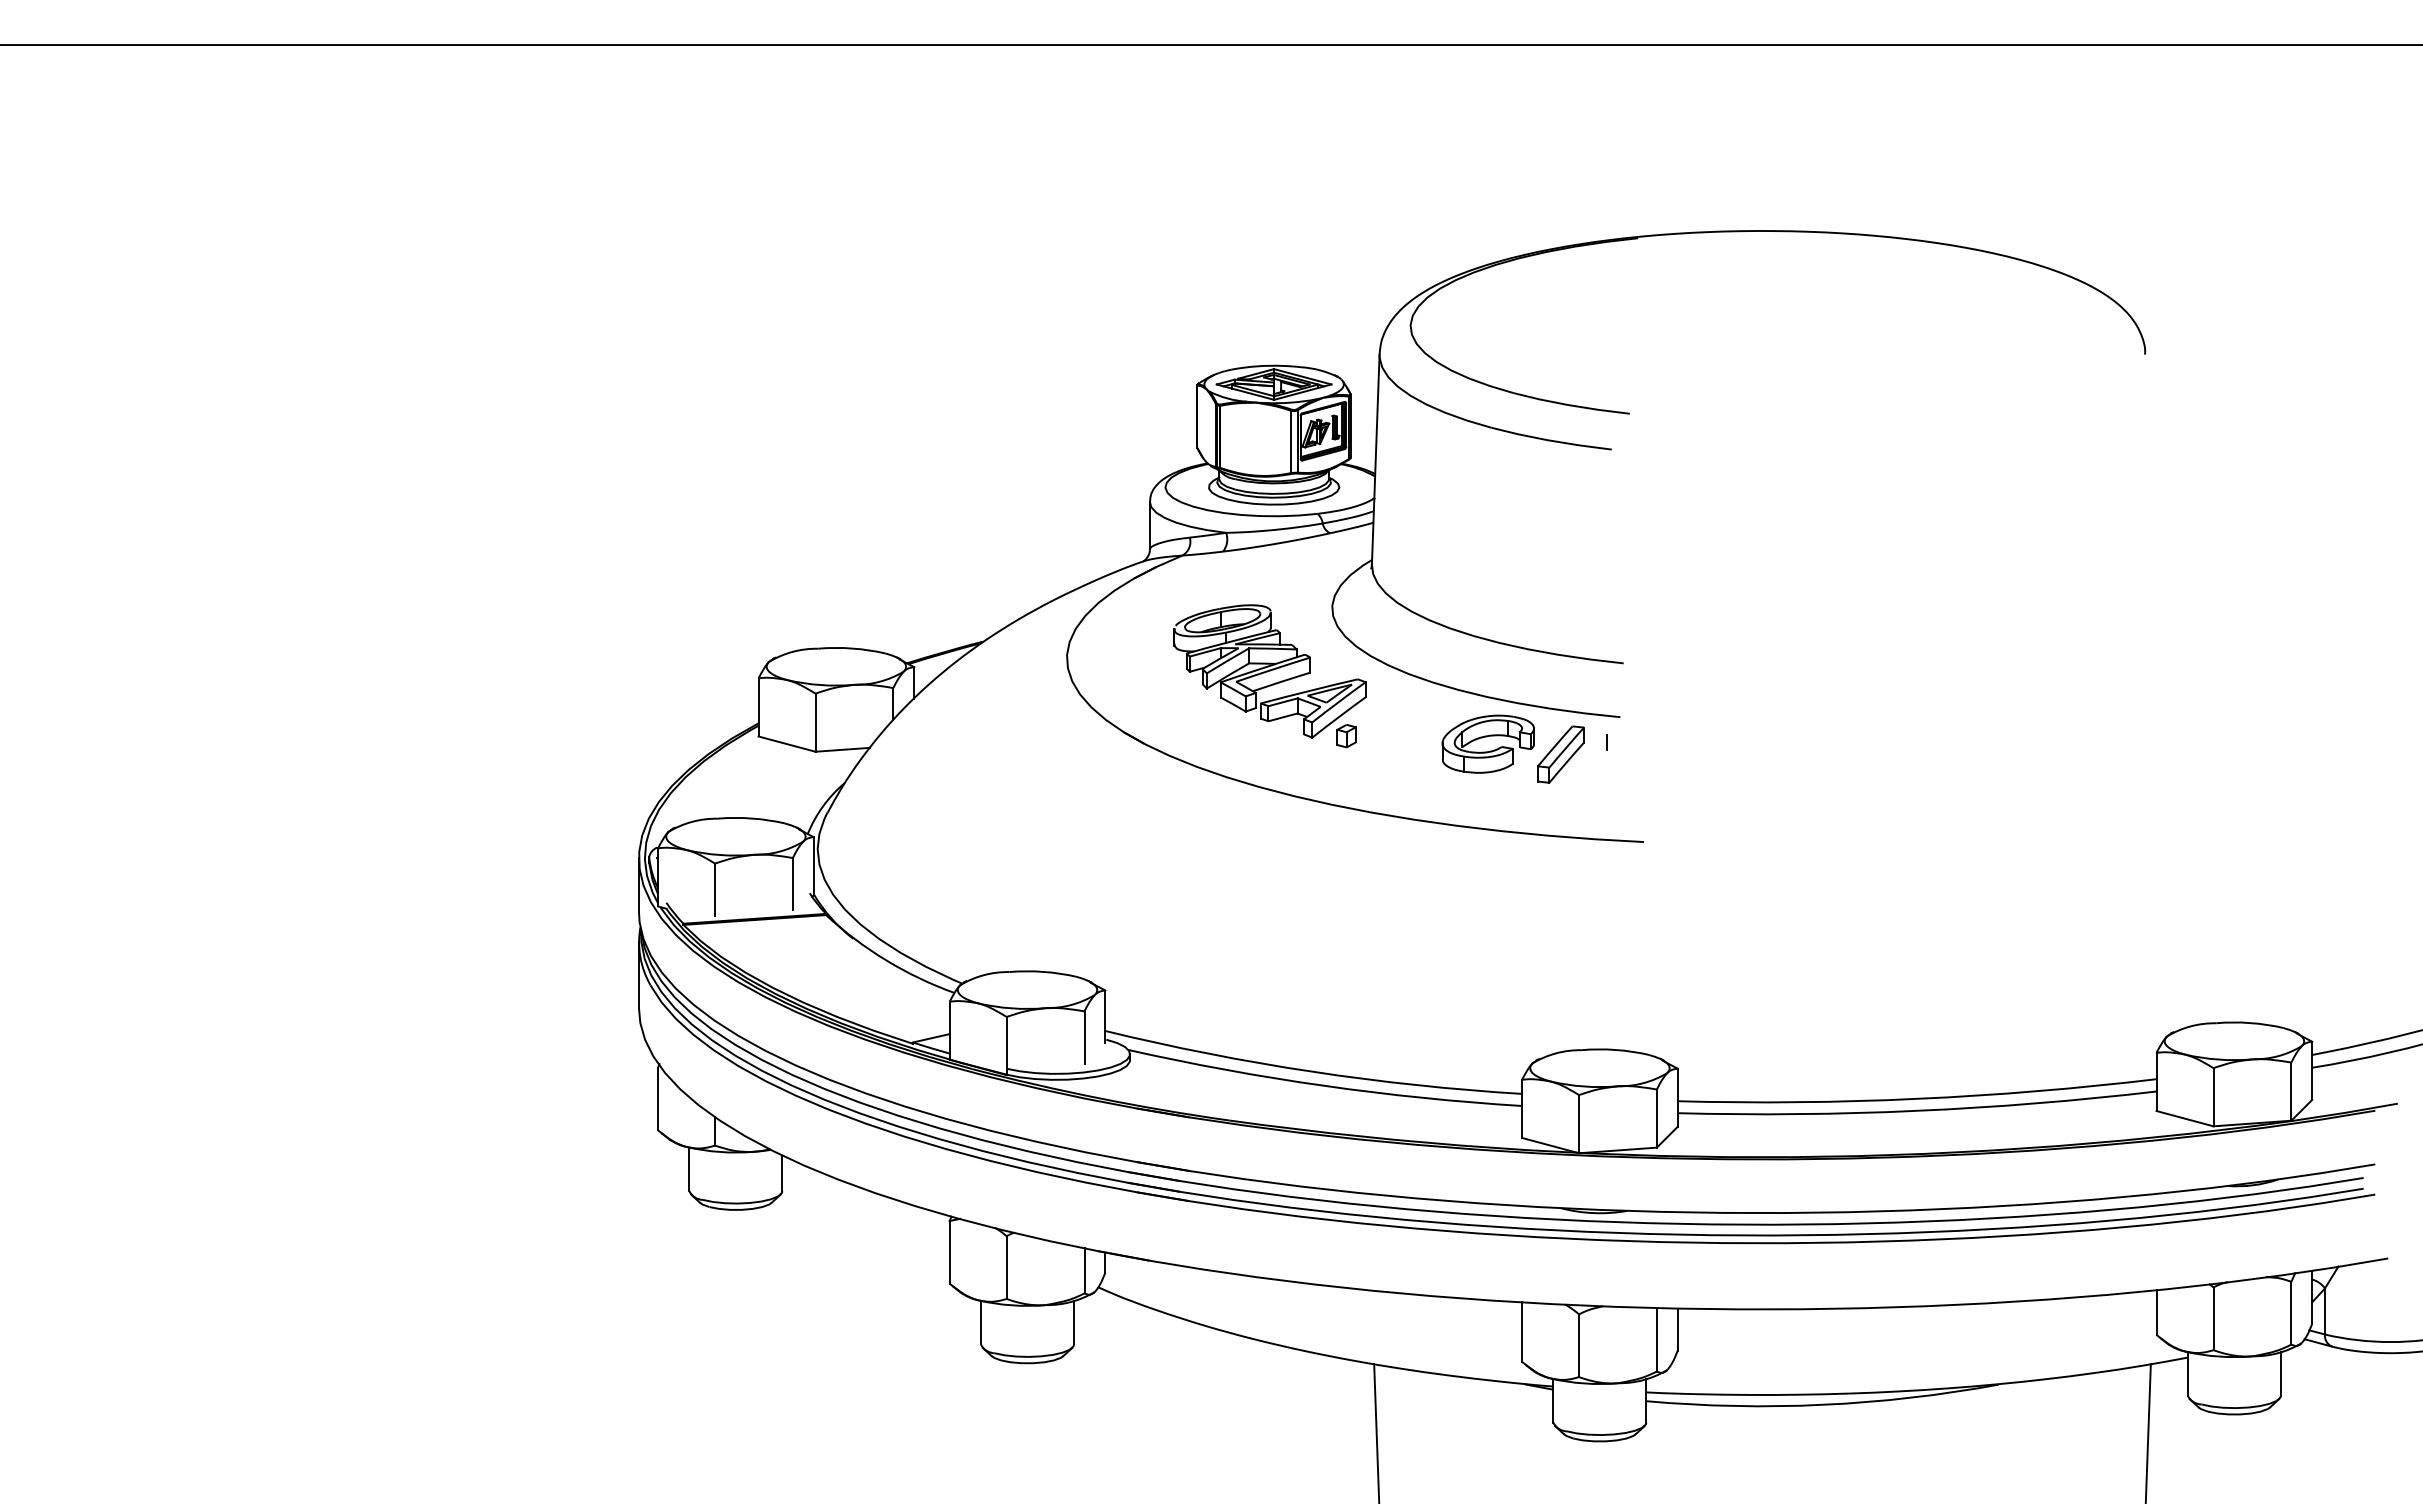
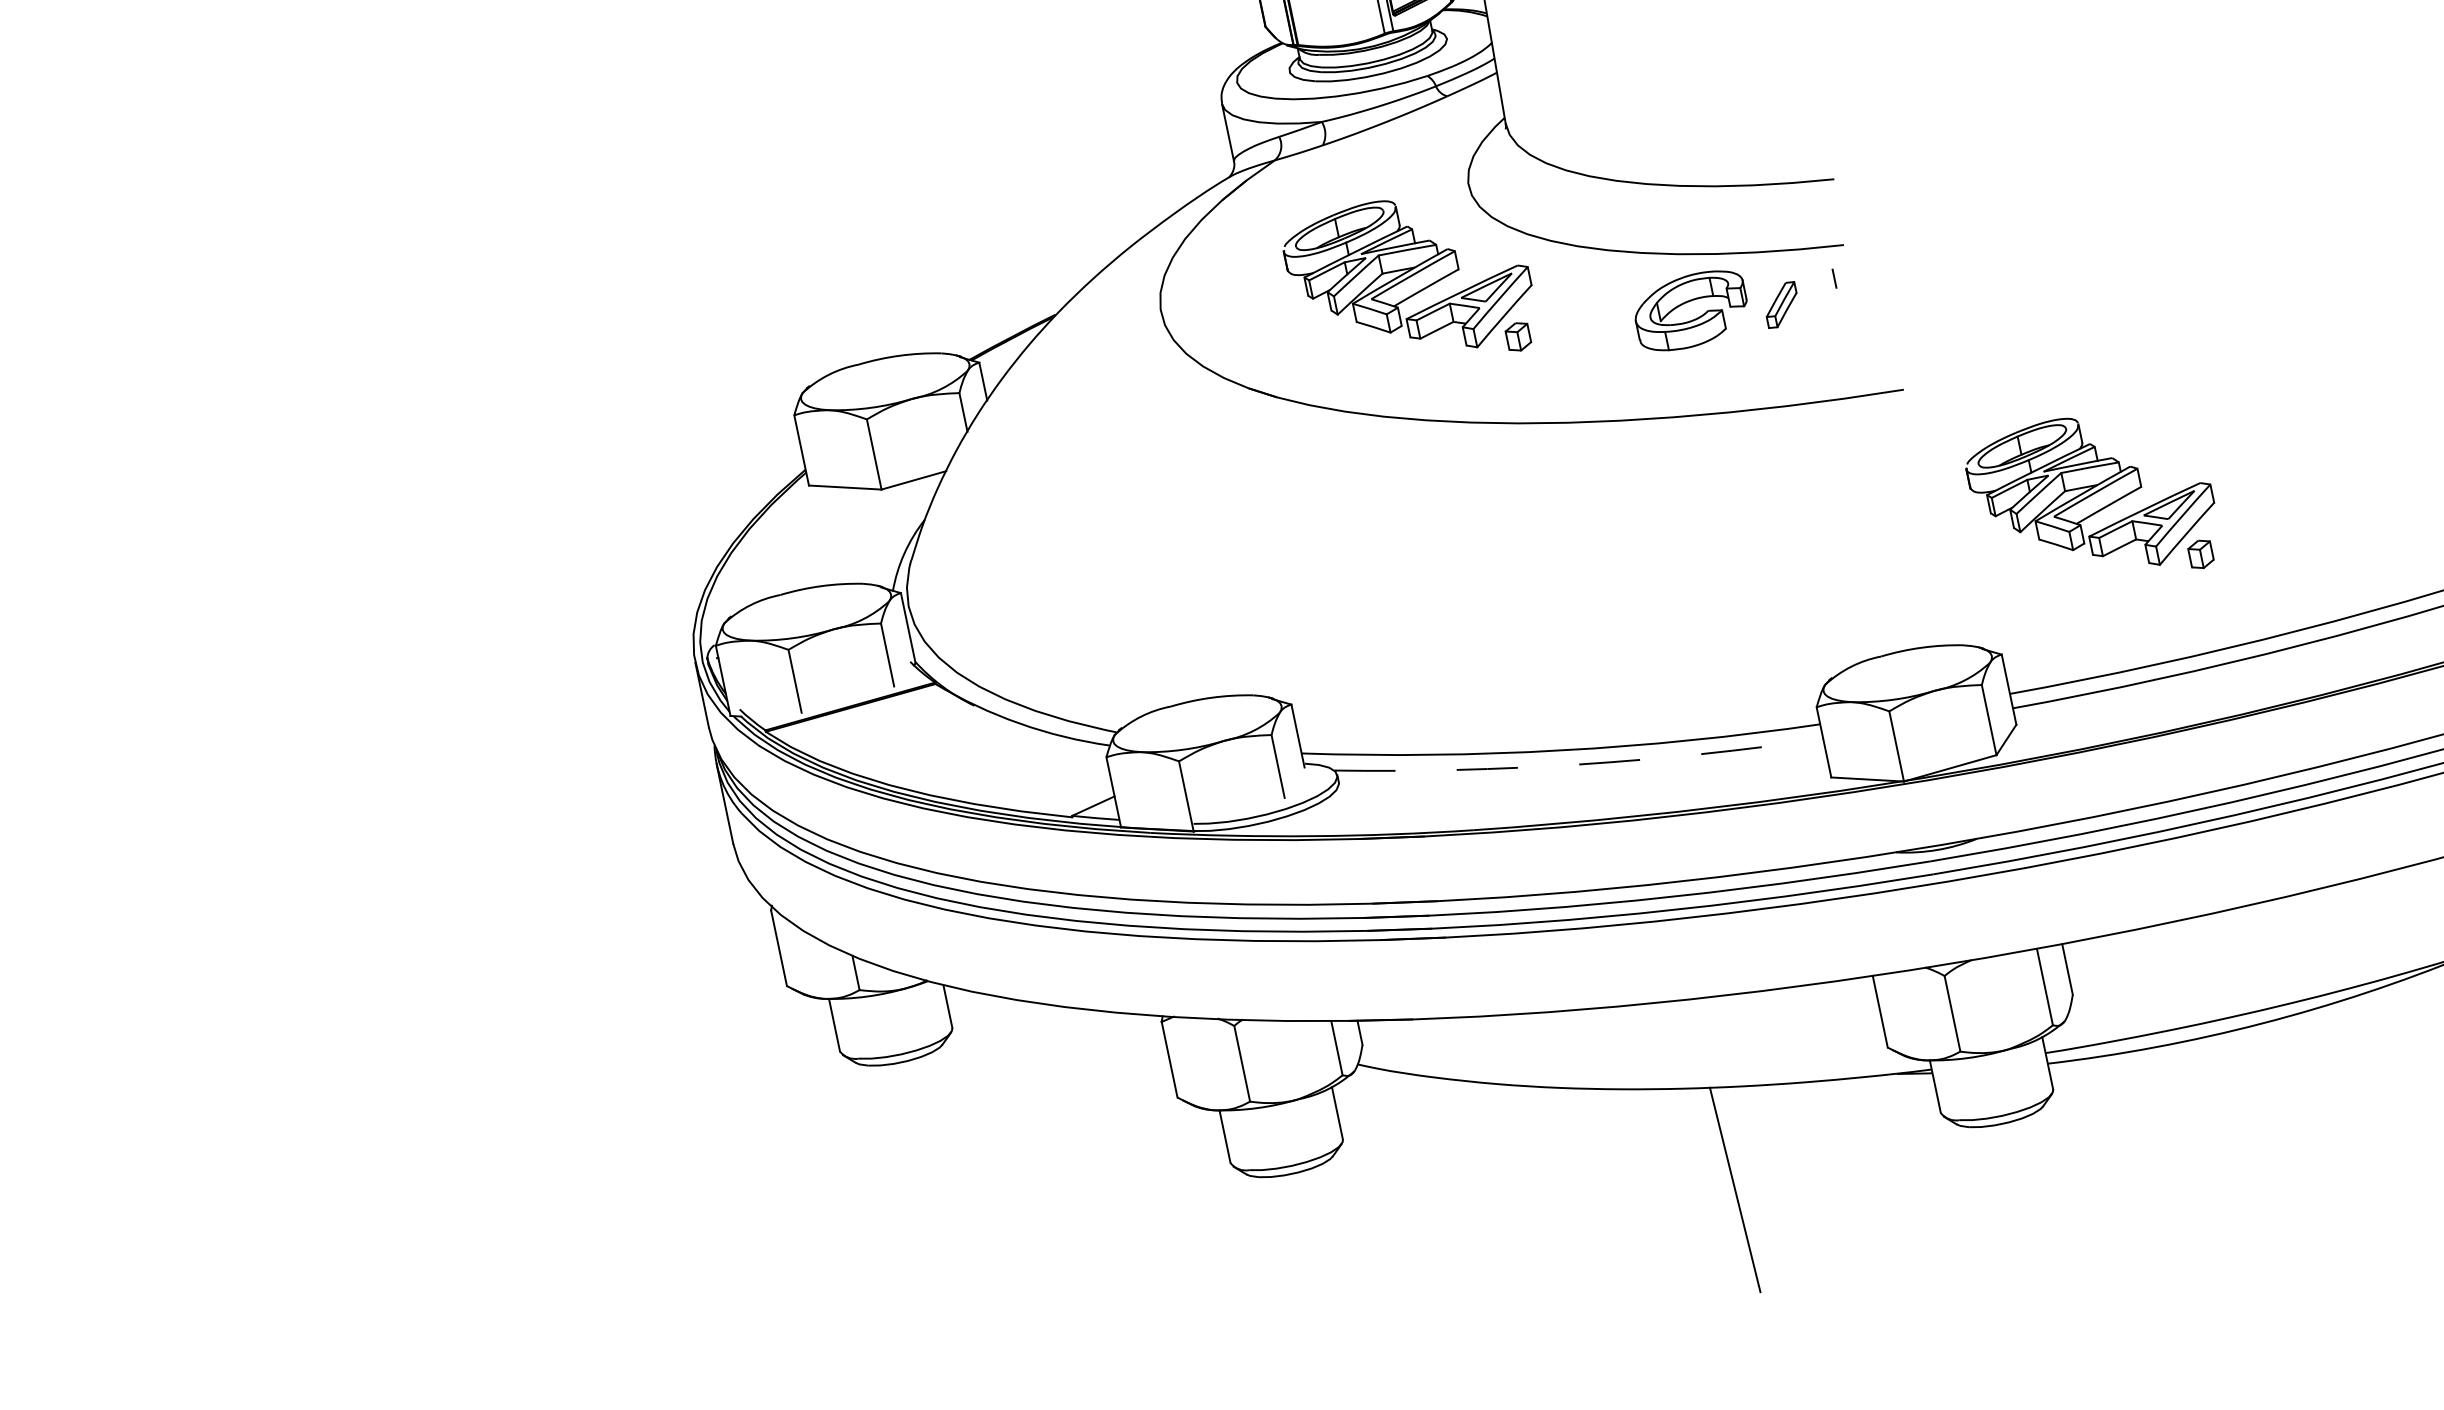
part: (1560, 754) -> (1781, 305), size x0.6
part: (1775, 962) -> (2092, 501), added
arc: (1324, 1085) -> (1579, 763), solid -> dashed

